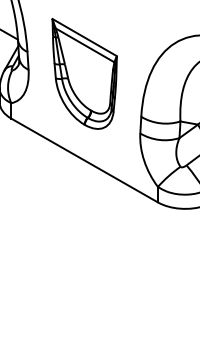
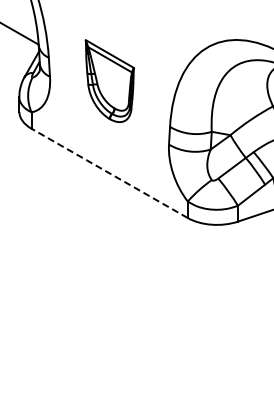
part: (84, 73) -> (109, 80), size x0.7
line: (84, 160) -> (109, 173), solid -> dashed

